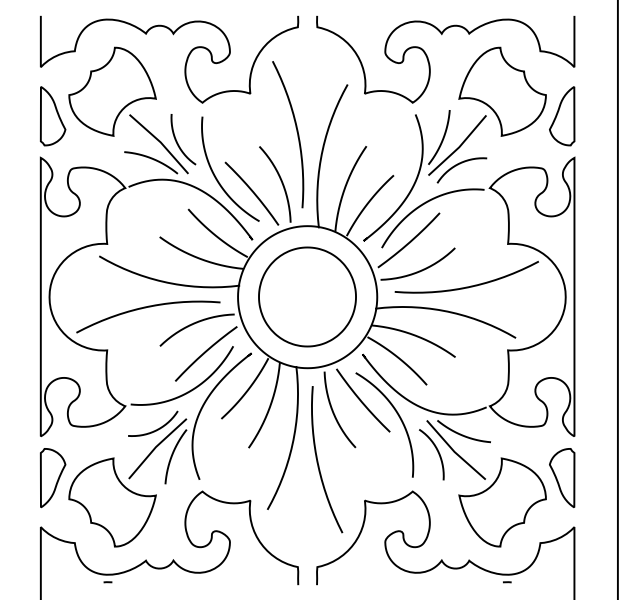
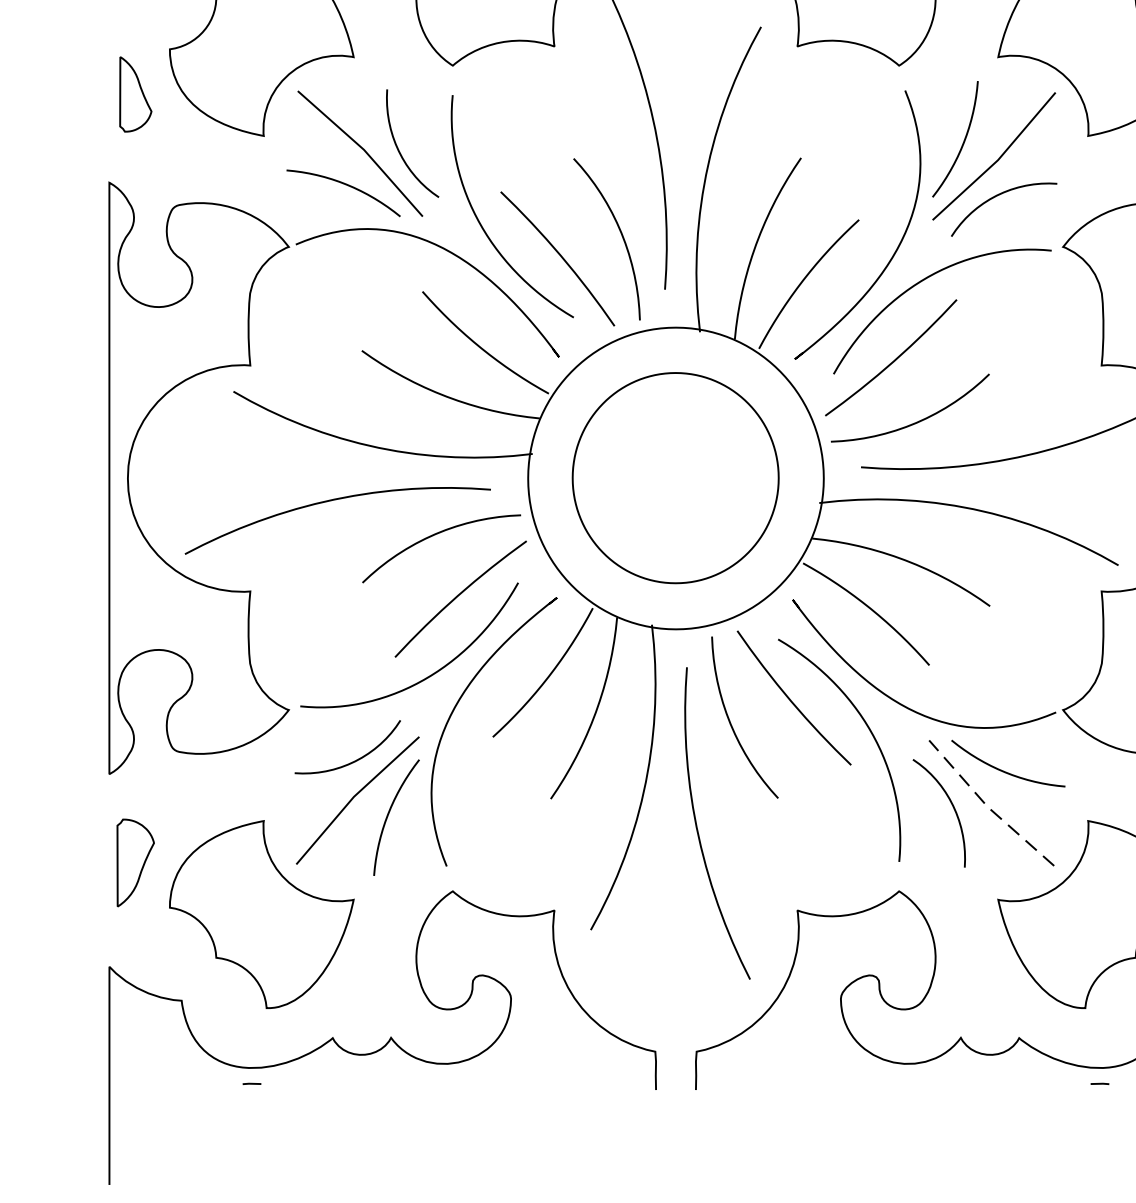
part: (53, 116) -> (136, 94), size x0.6
line: (454, 451) -> (987, 806), solid -> dashed
part: (53, 478) -> (136, 863), size x0.7

